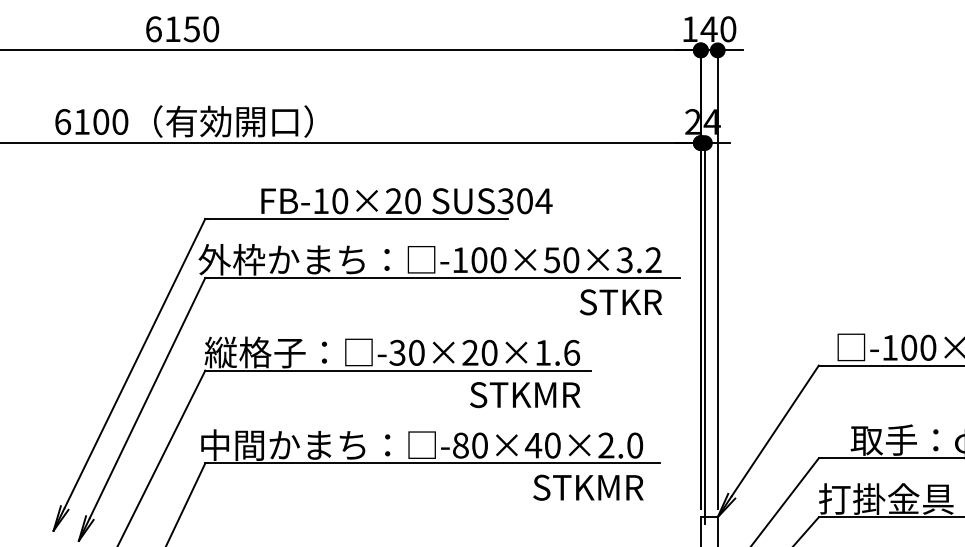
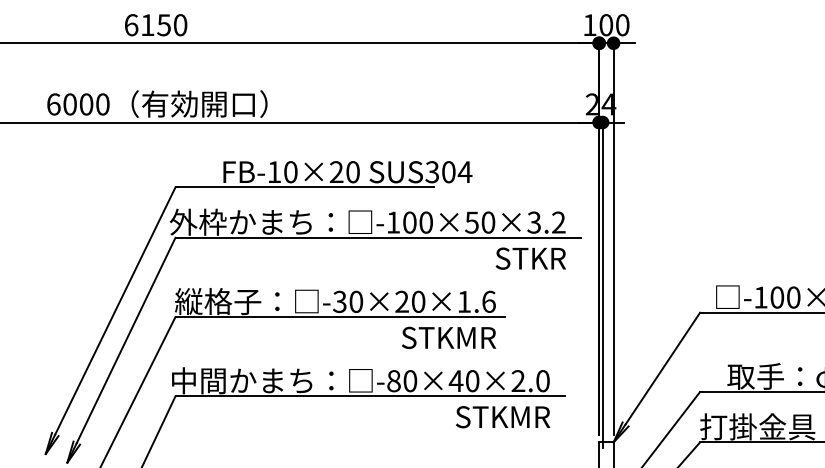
text: (708, 29) -> (605, 25), 140 -> 100
text: (81, 122) -> (69, 104), 6100 -> 6000

